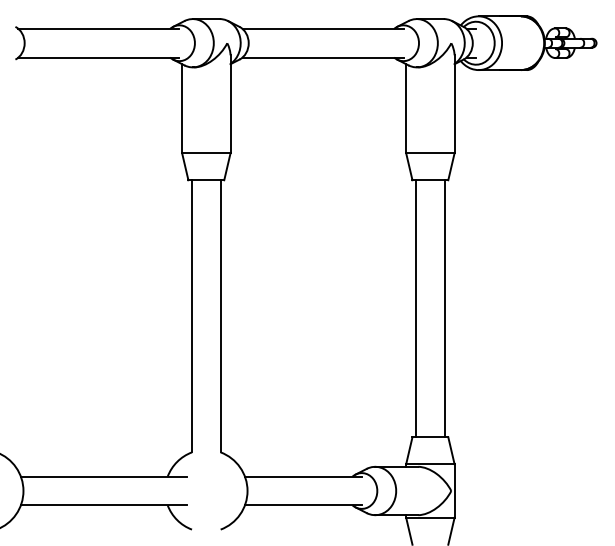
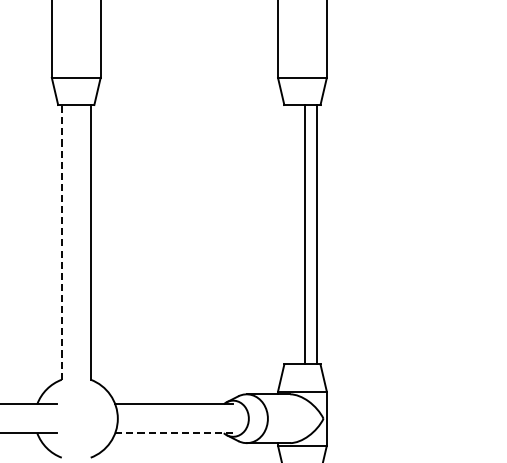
line: (416, 308) -> (305, 234), moved
line: (192, 315) -> (62, 241), solid -> dashed
line: (303, 505) -> (174, 433), solid -> dashed

